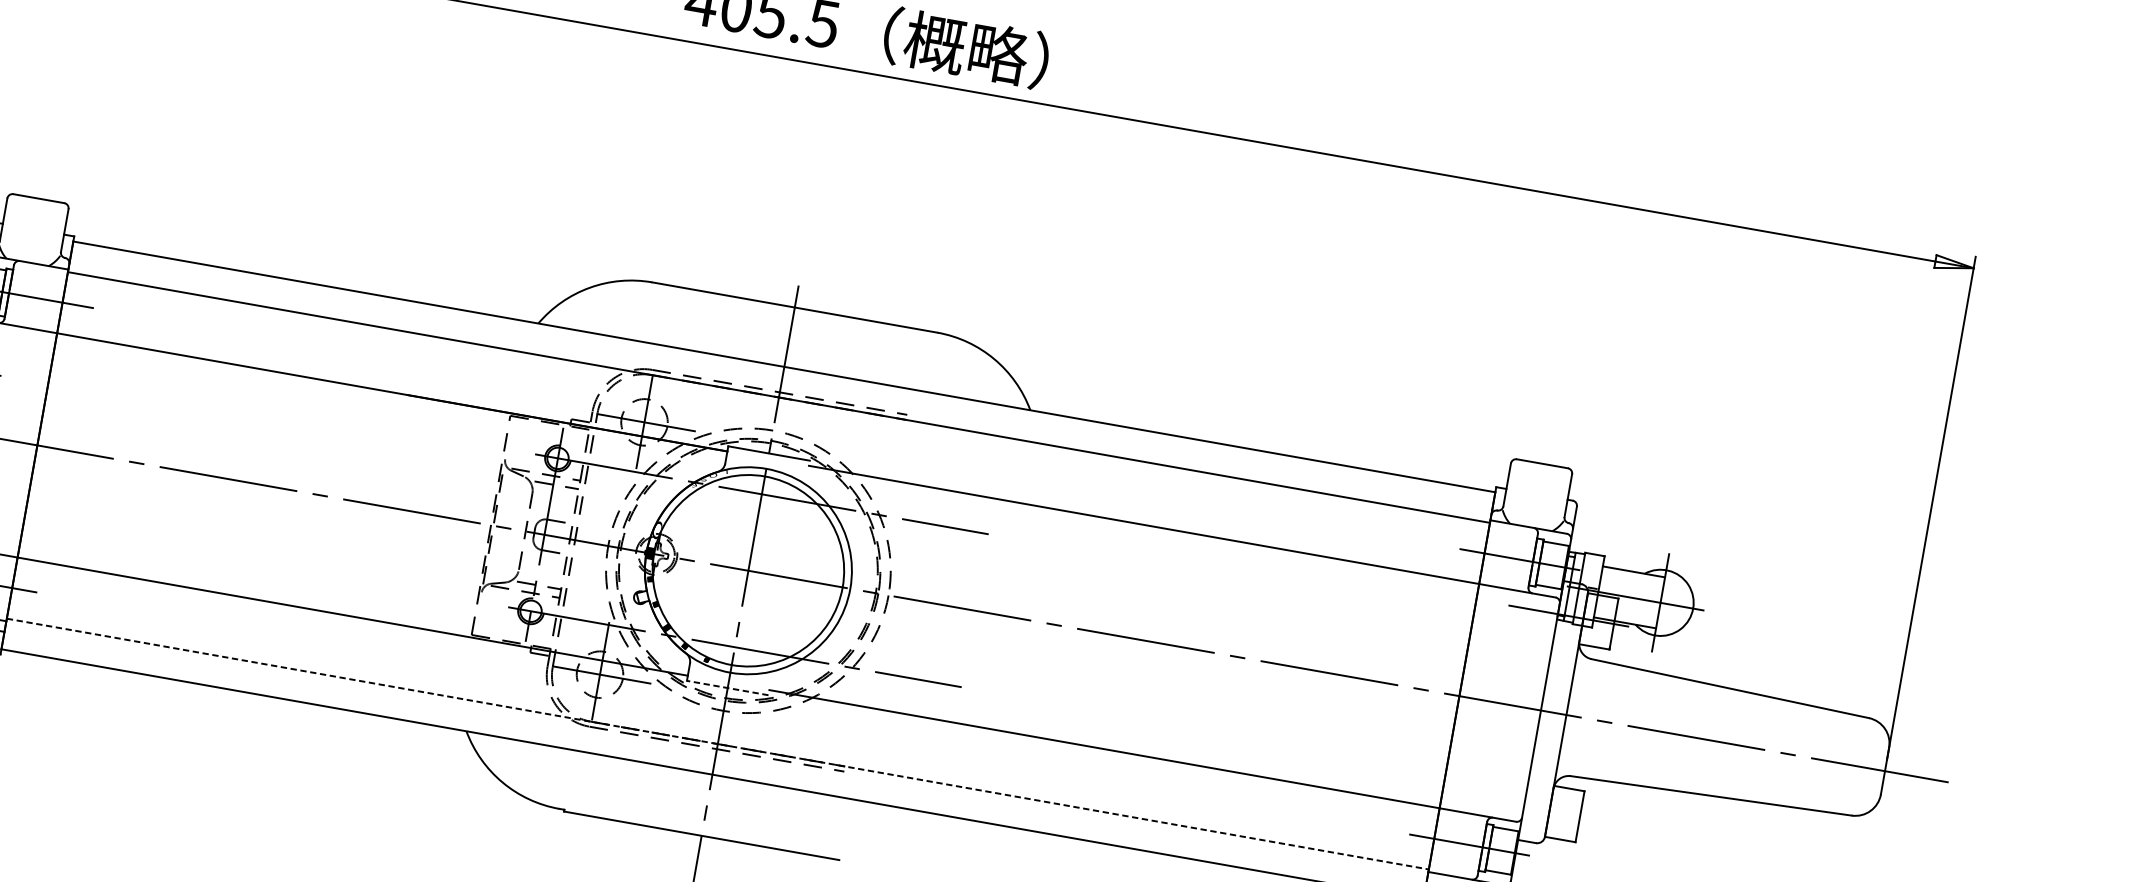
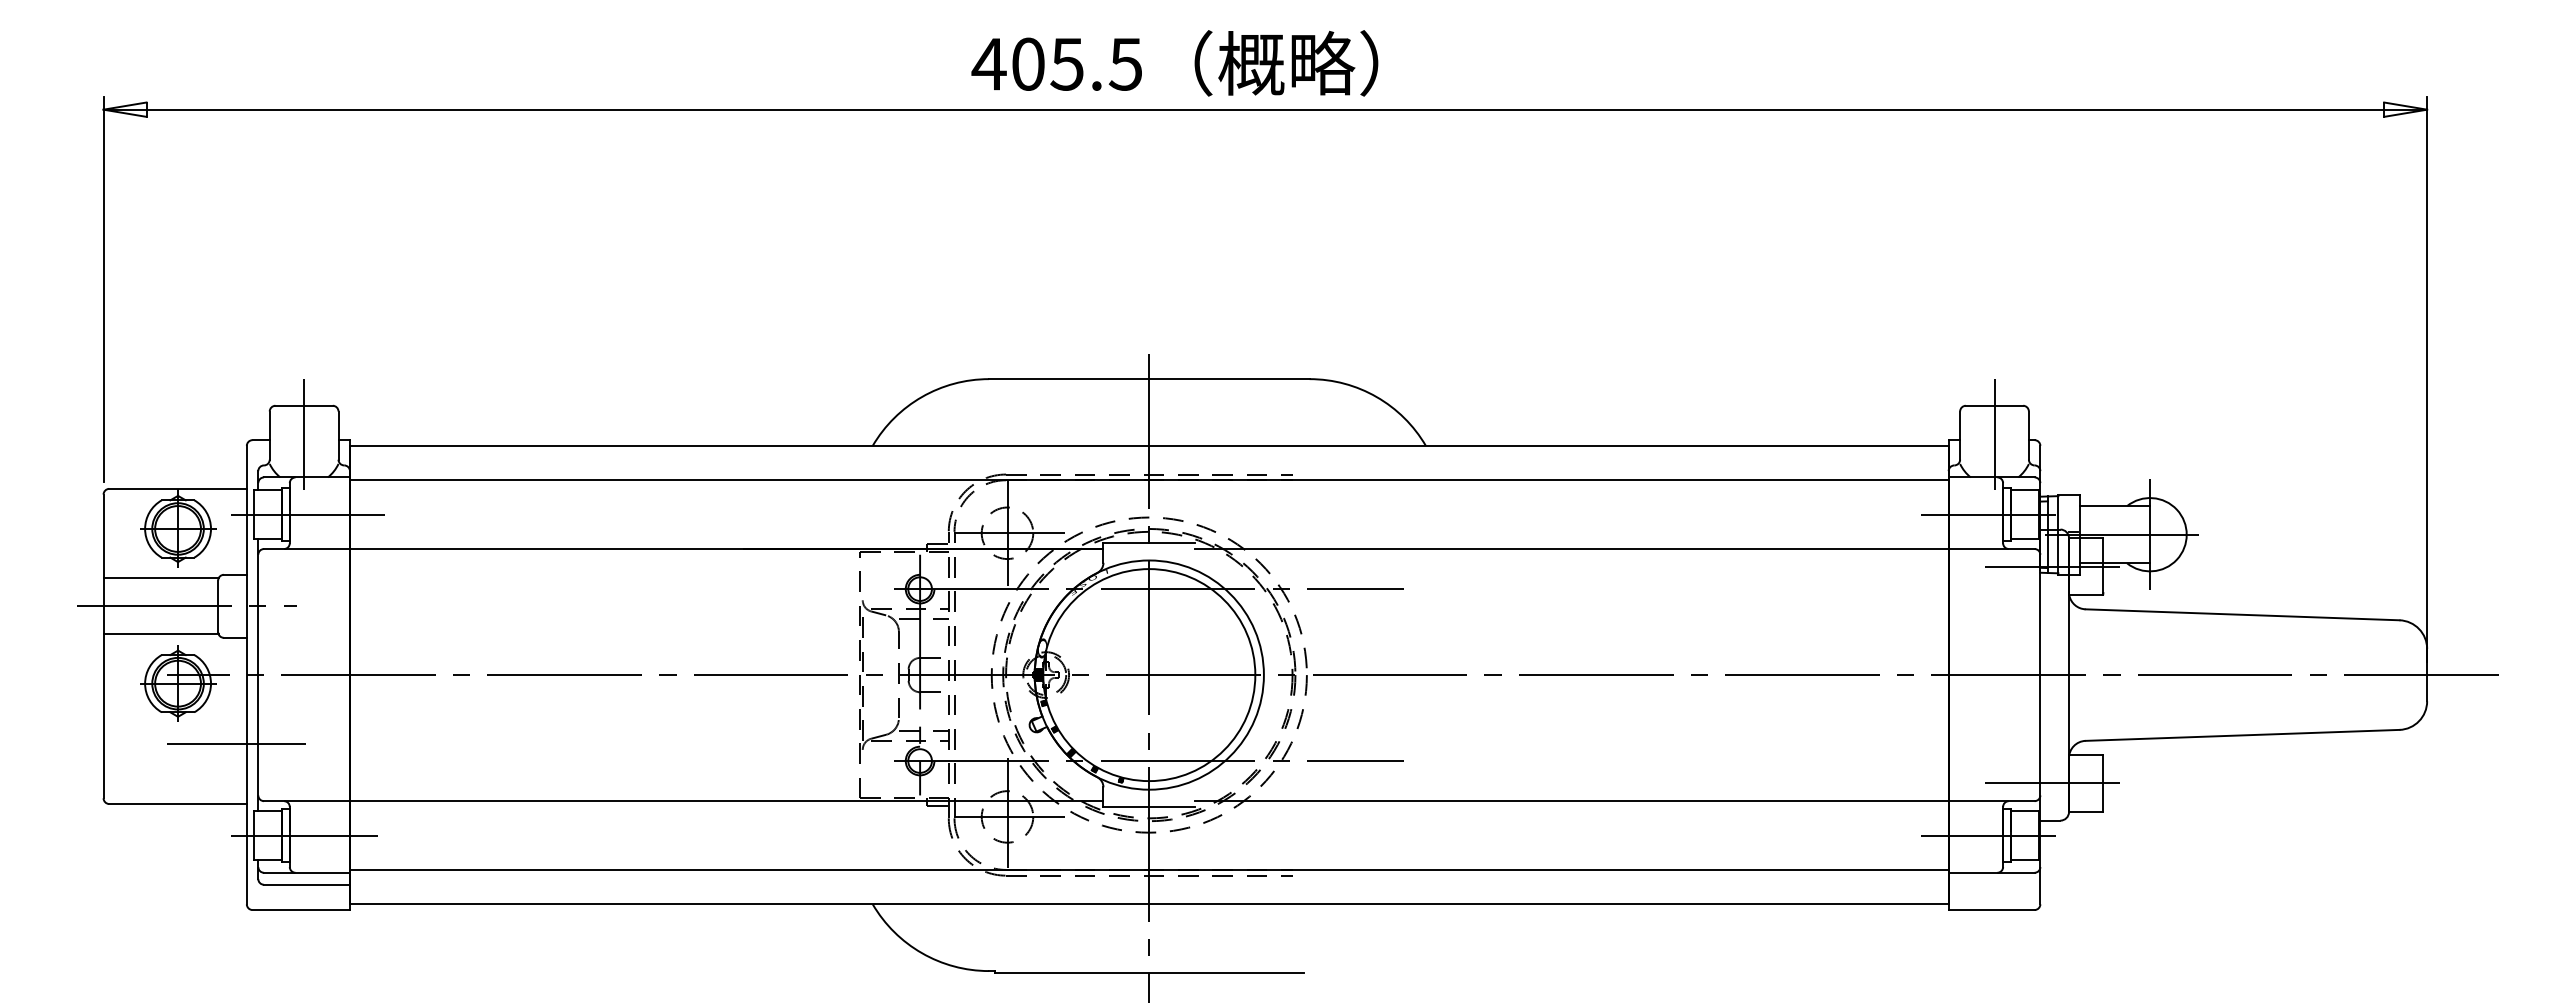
line: (34, 224) -> (304, 434), added
line: (1537, 489) -> (1994, 434), added
line: (727, 687) -> (1149, 806), dashed -> solid
line: (718, 743) -> (1149, 869), dashed -> solid
line: (1534, 808) -> (2052, 783), added

